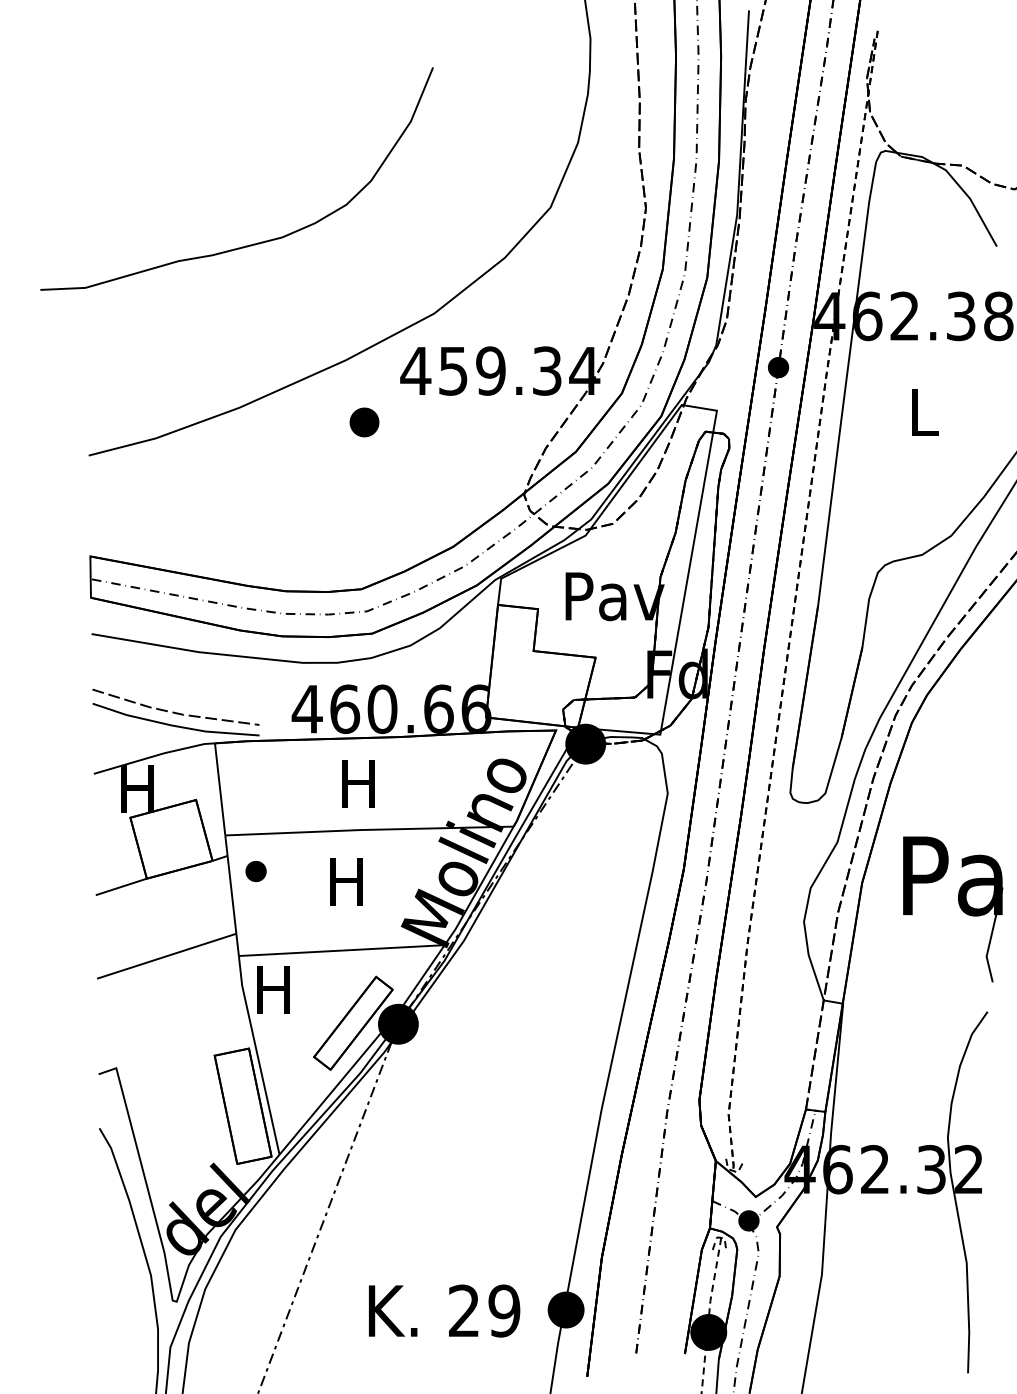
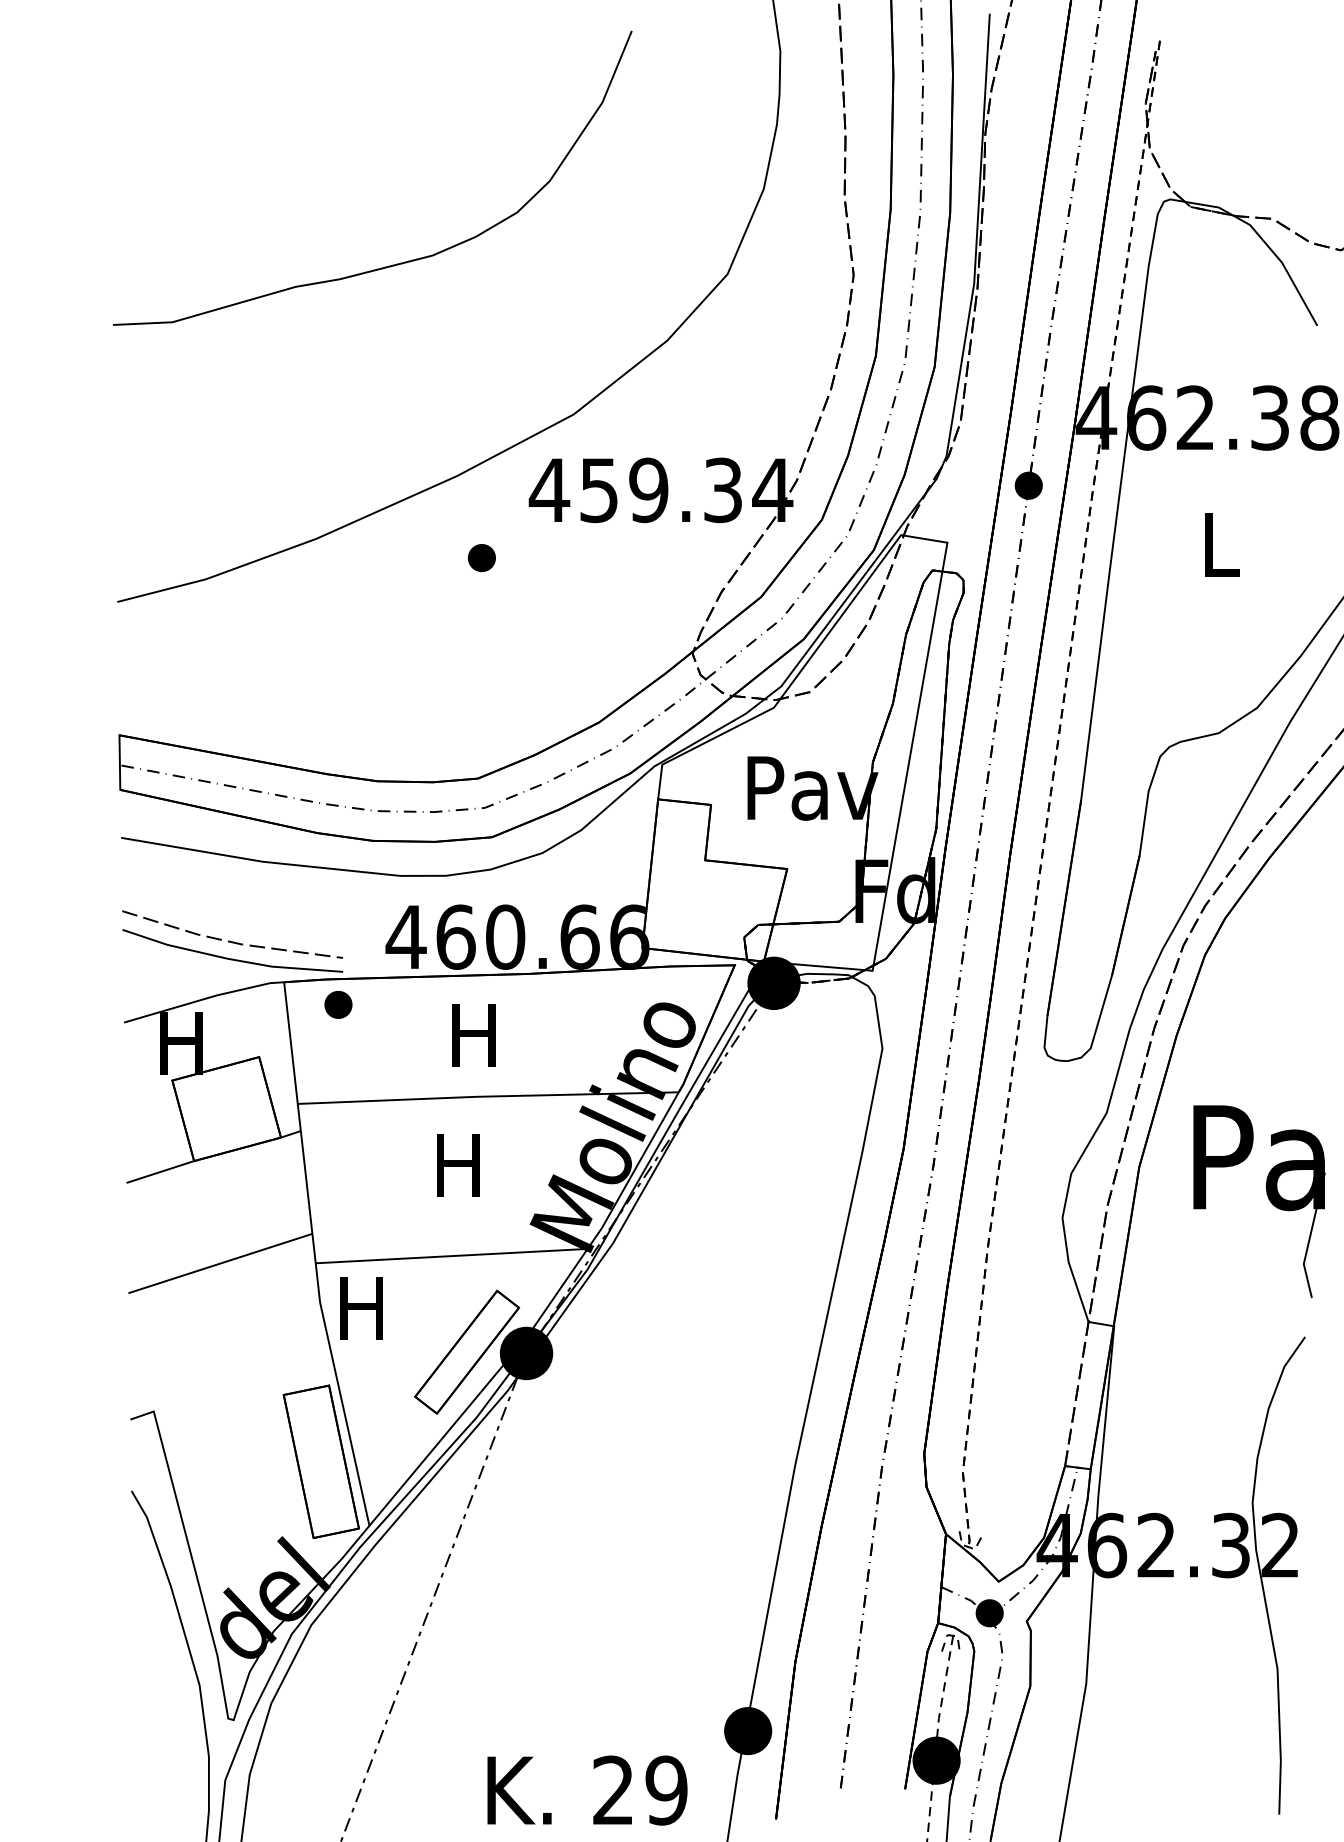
curve: (253, 243) -> (394, 263), moved
part: (364, 421) -> (481, 556), size x0.71
part: (255, 871) -> (337, 1004), moved
text: (444, 1310) -> (587, 1789), moved

